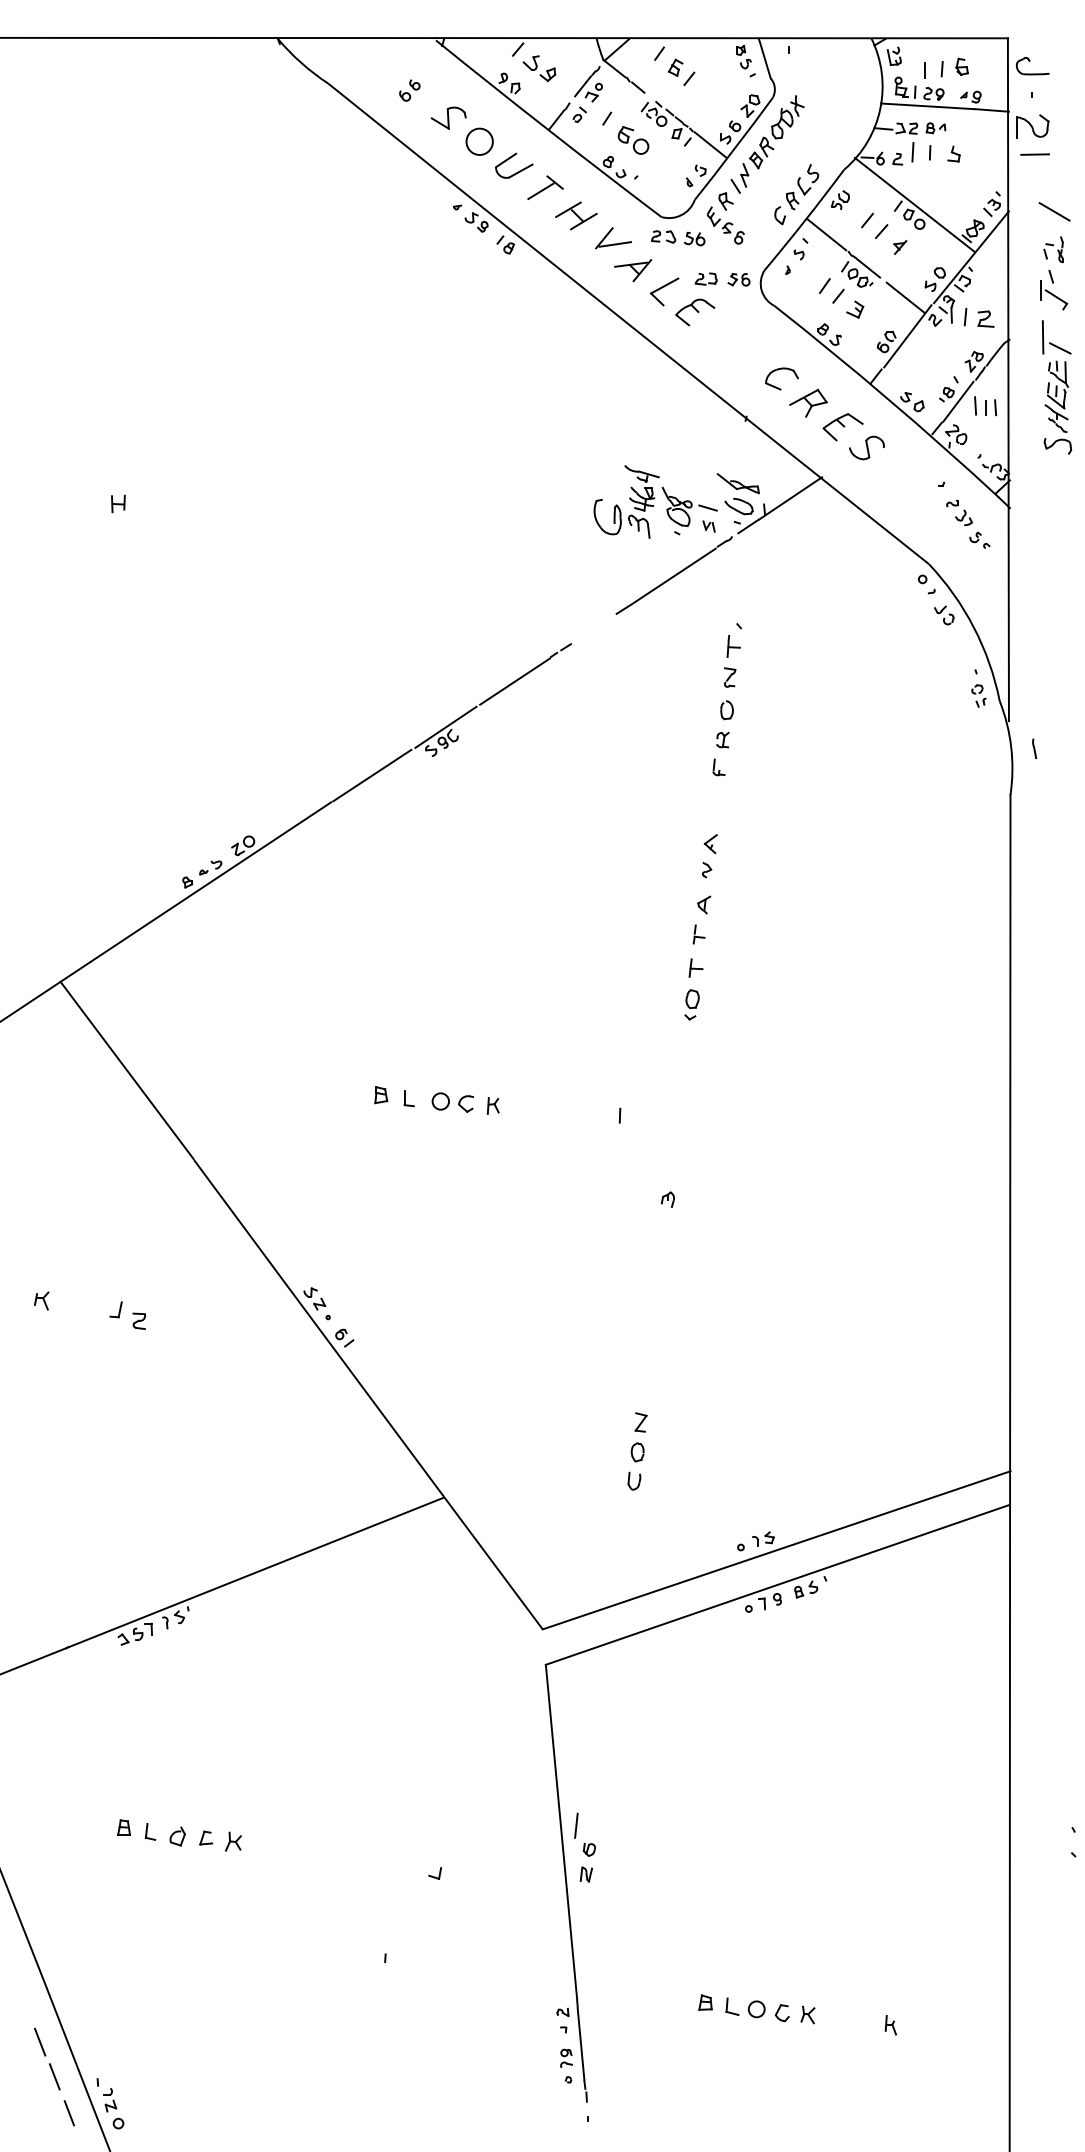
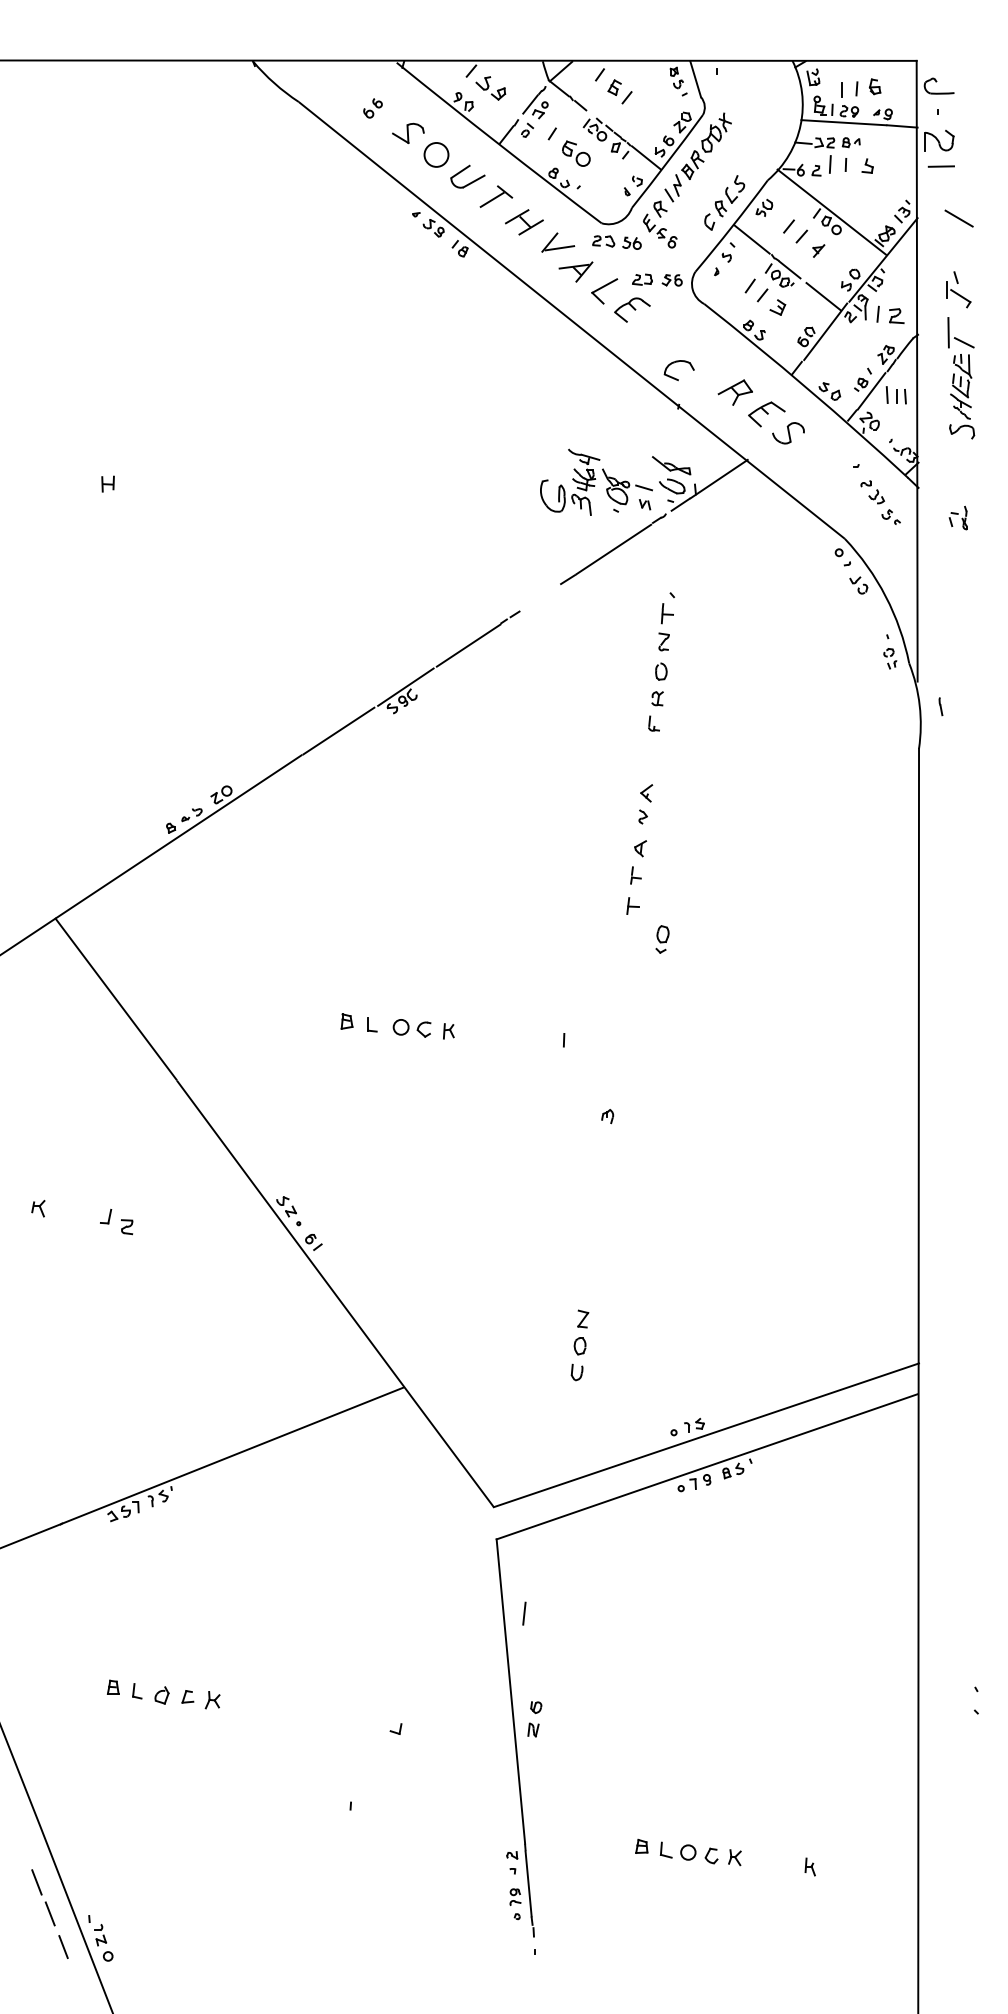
part: (1052, 249) -> (957, 517), moved
part: (781, 370) -> (678, 362), moved
part: (692, 1004) -> (662, 939), moved
line: (576, 1825) -> (524, 1613), moved

